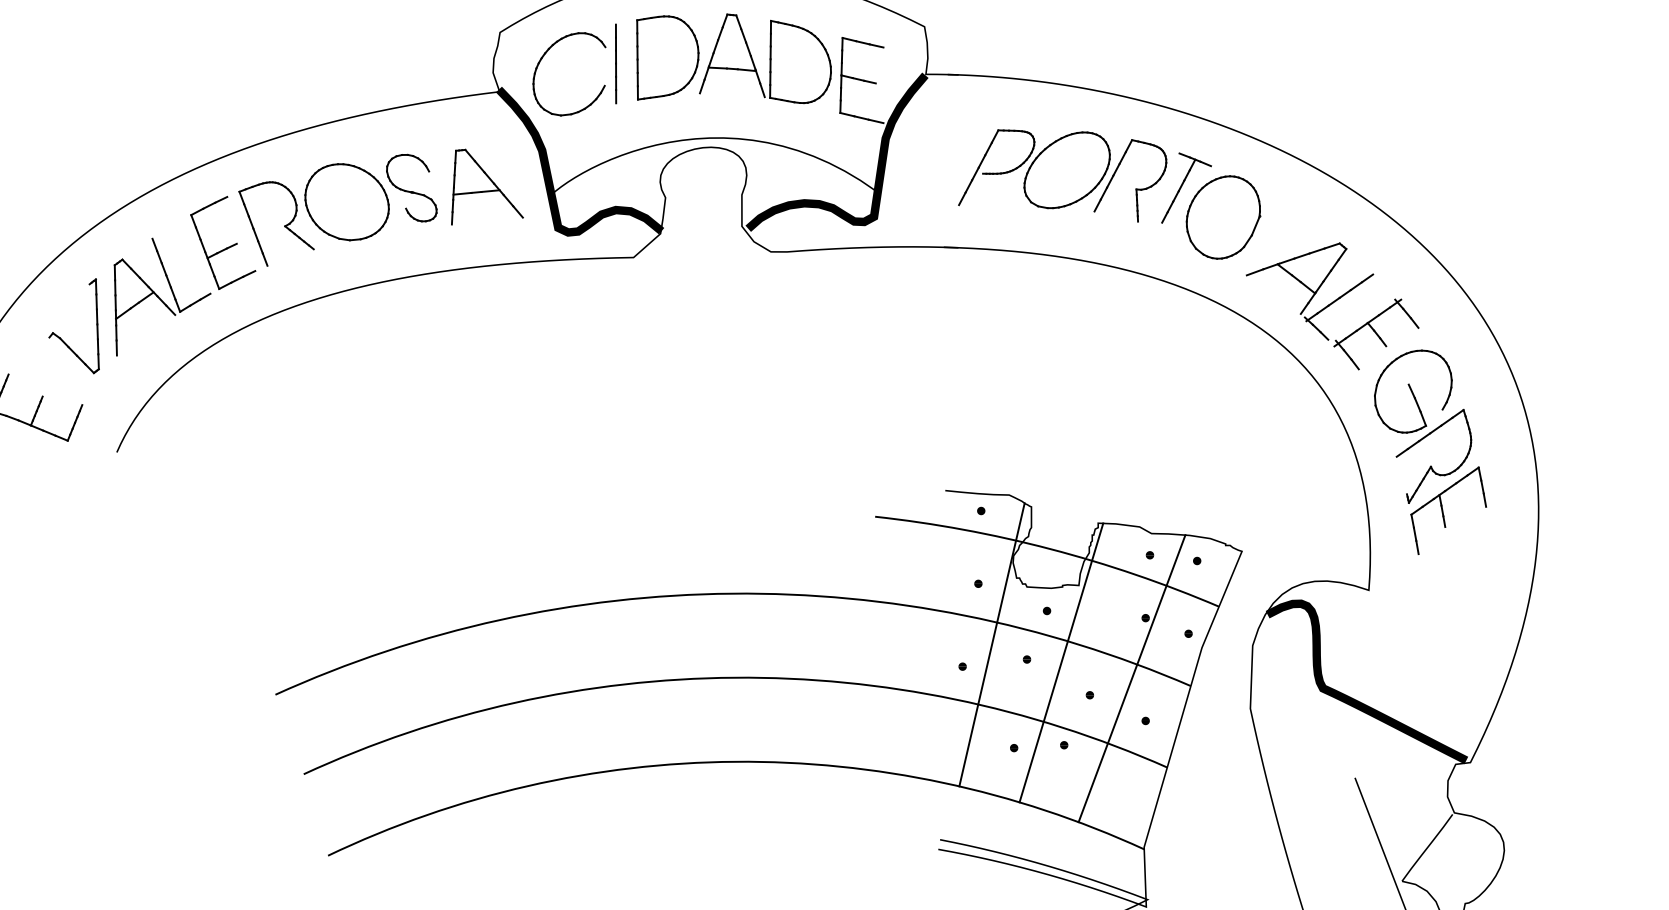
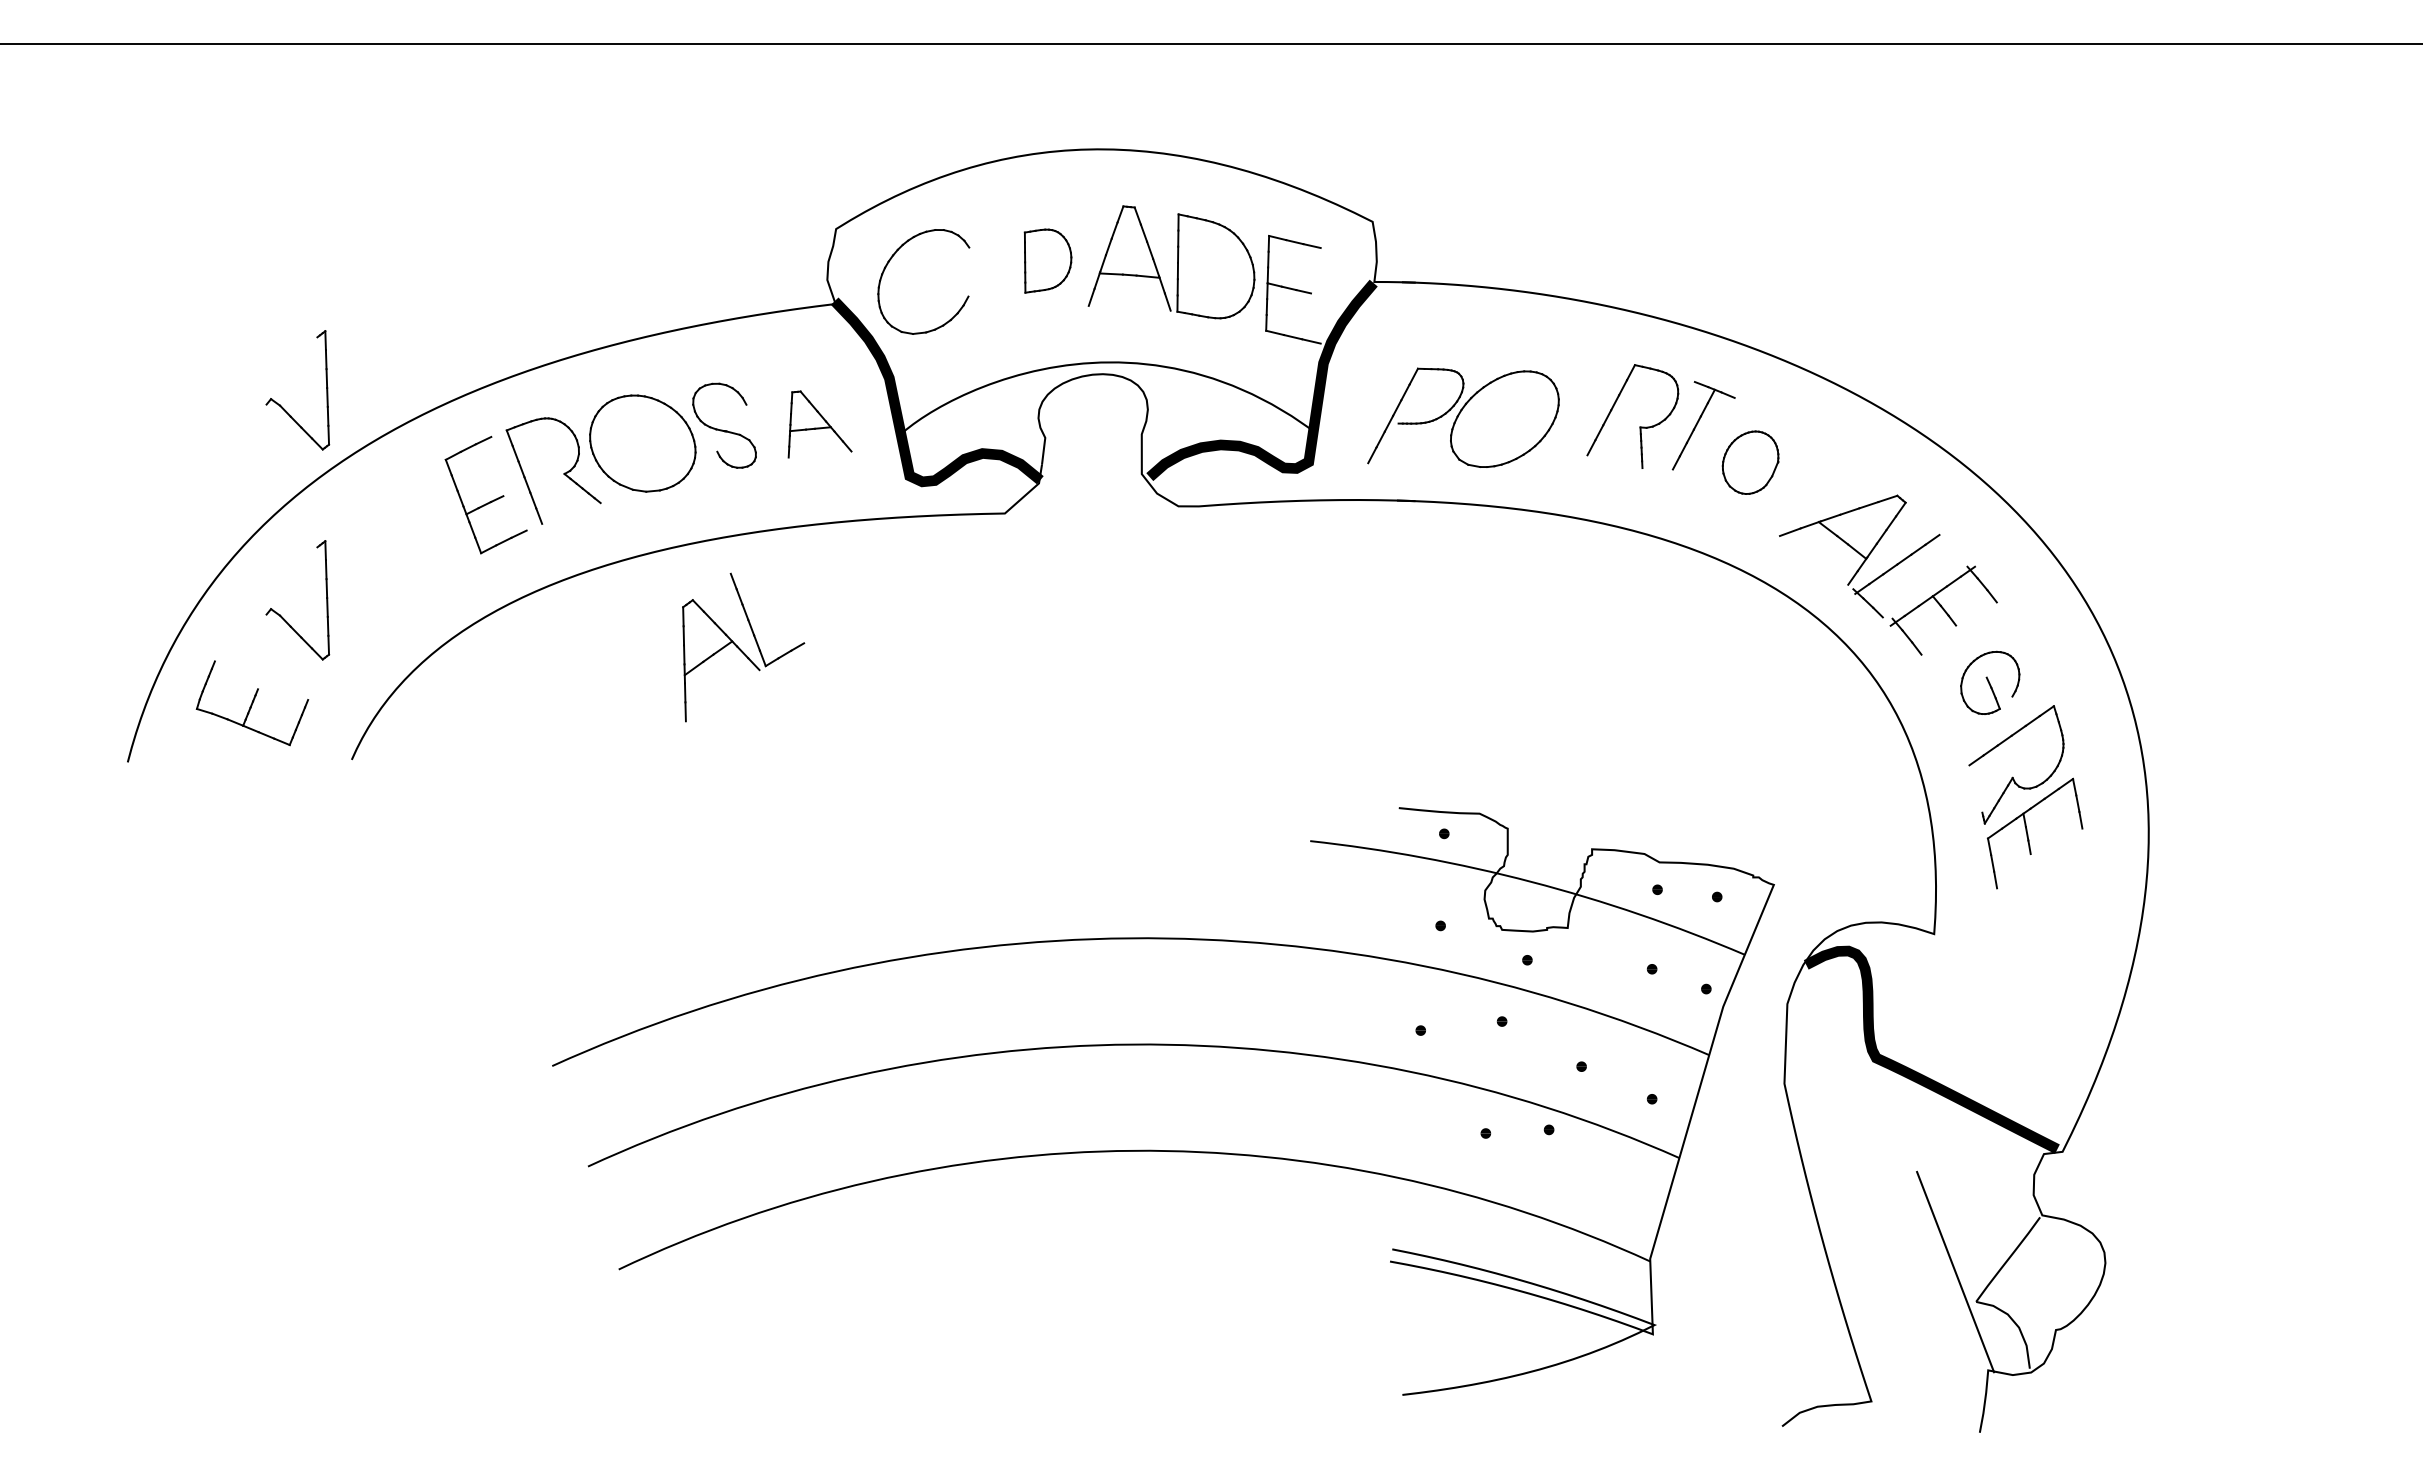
part: (667, 57) -> (1047, 260), size x0.6
line: (615, 63) -> (982, 268), removed
part: (1034, 168) -> (1463, 417), moved
part: (61, 172) -> (281, 405), added
part: (486, 187) -> (819, 424), size x0.7
part: (1223, 217) -> (1750, 462), size x0.6
part: (162, 297) -> (743, 647), moved
part: (1412, 391) -> (1989, 682), size x0.6
line: (991, 644) -> (1457, 1002), removed
line: (1061, 662) -> (1545, 1025), removed
line: (1131, 678) -> (1634, 1045), removed

